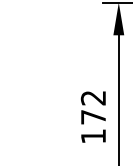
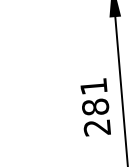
text: (93, 117) -> (95, 107), 172 -> 281

